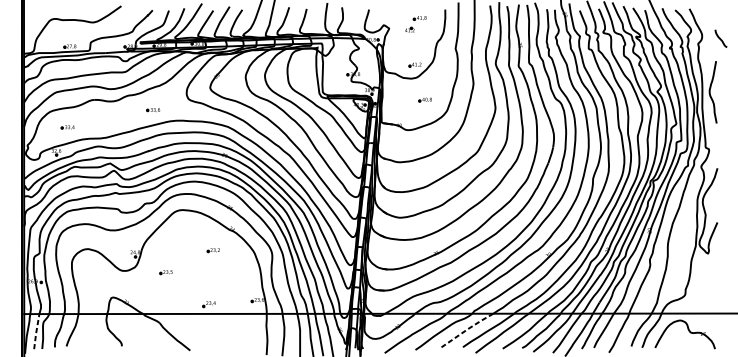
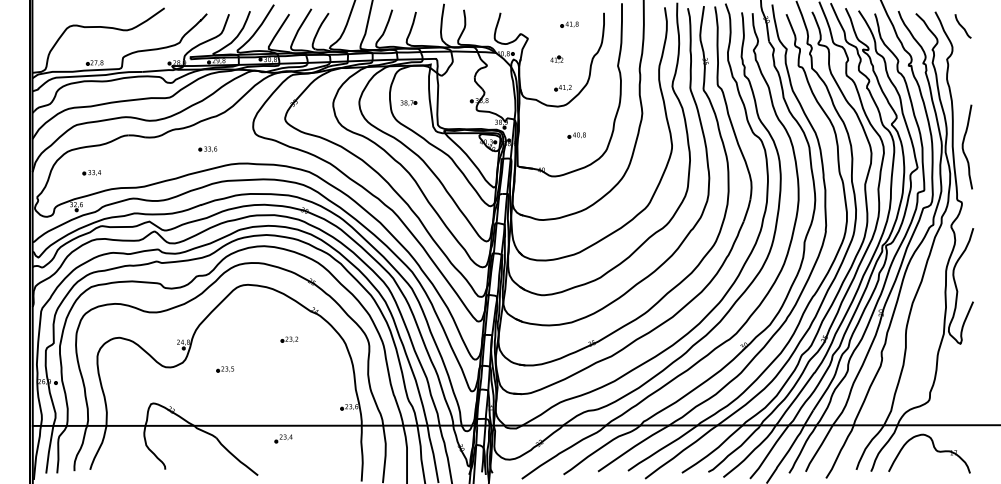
part: (409, 29) -> (556, 59), moved
curve: (720, 38) -> (962, 26), moved
part: (301, 75) -> (408, 102), added
curve: (710, 91) -> (963, 146), moved
part: (209, 304) -> (283, 438), moved
line: (467, 329) -> (634, 446), dashed -> solid
line: (36, 332) -> (49, 450), dashed -> solid

